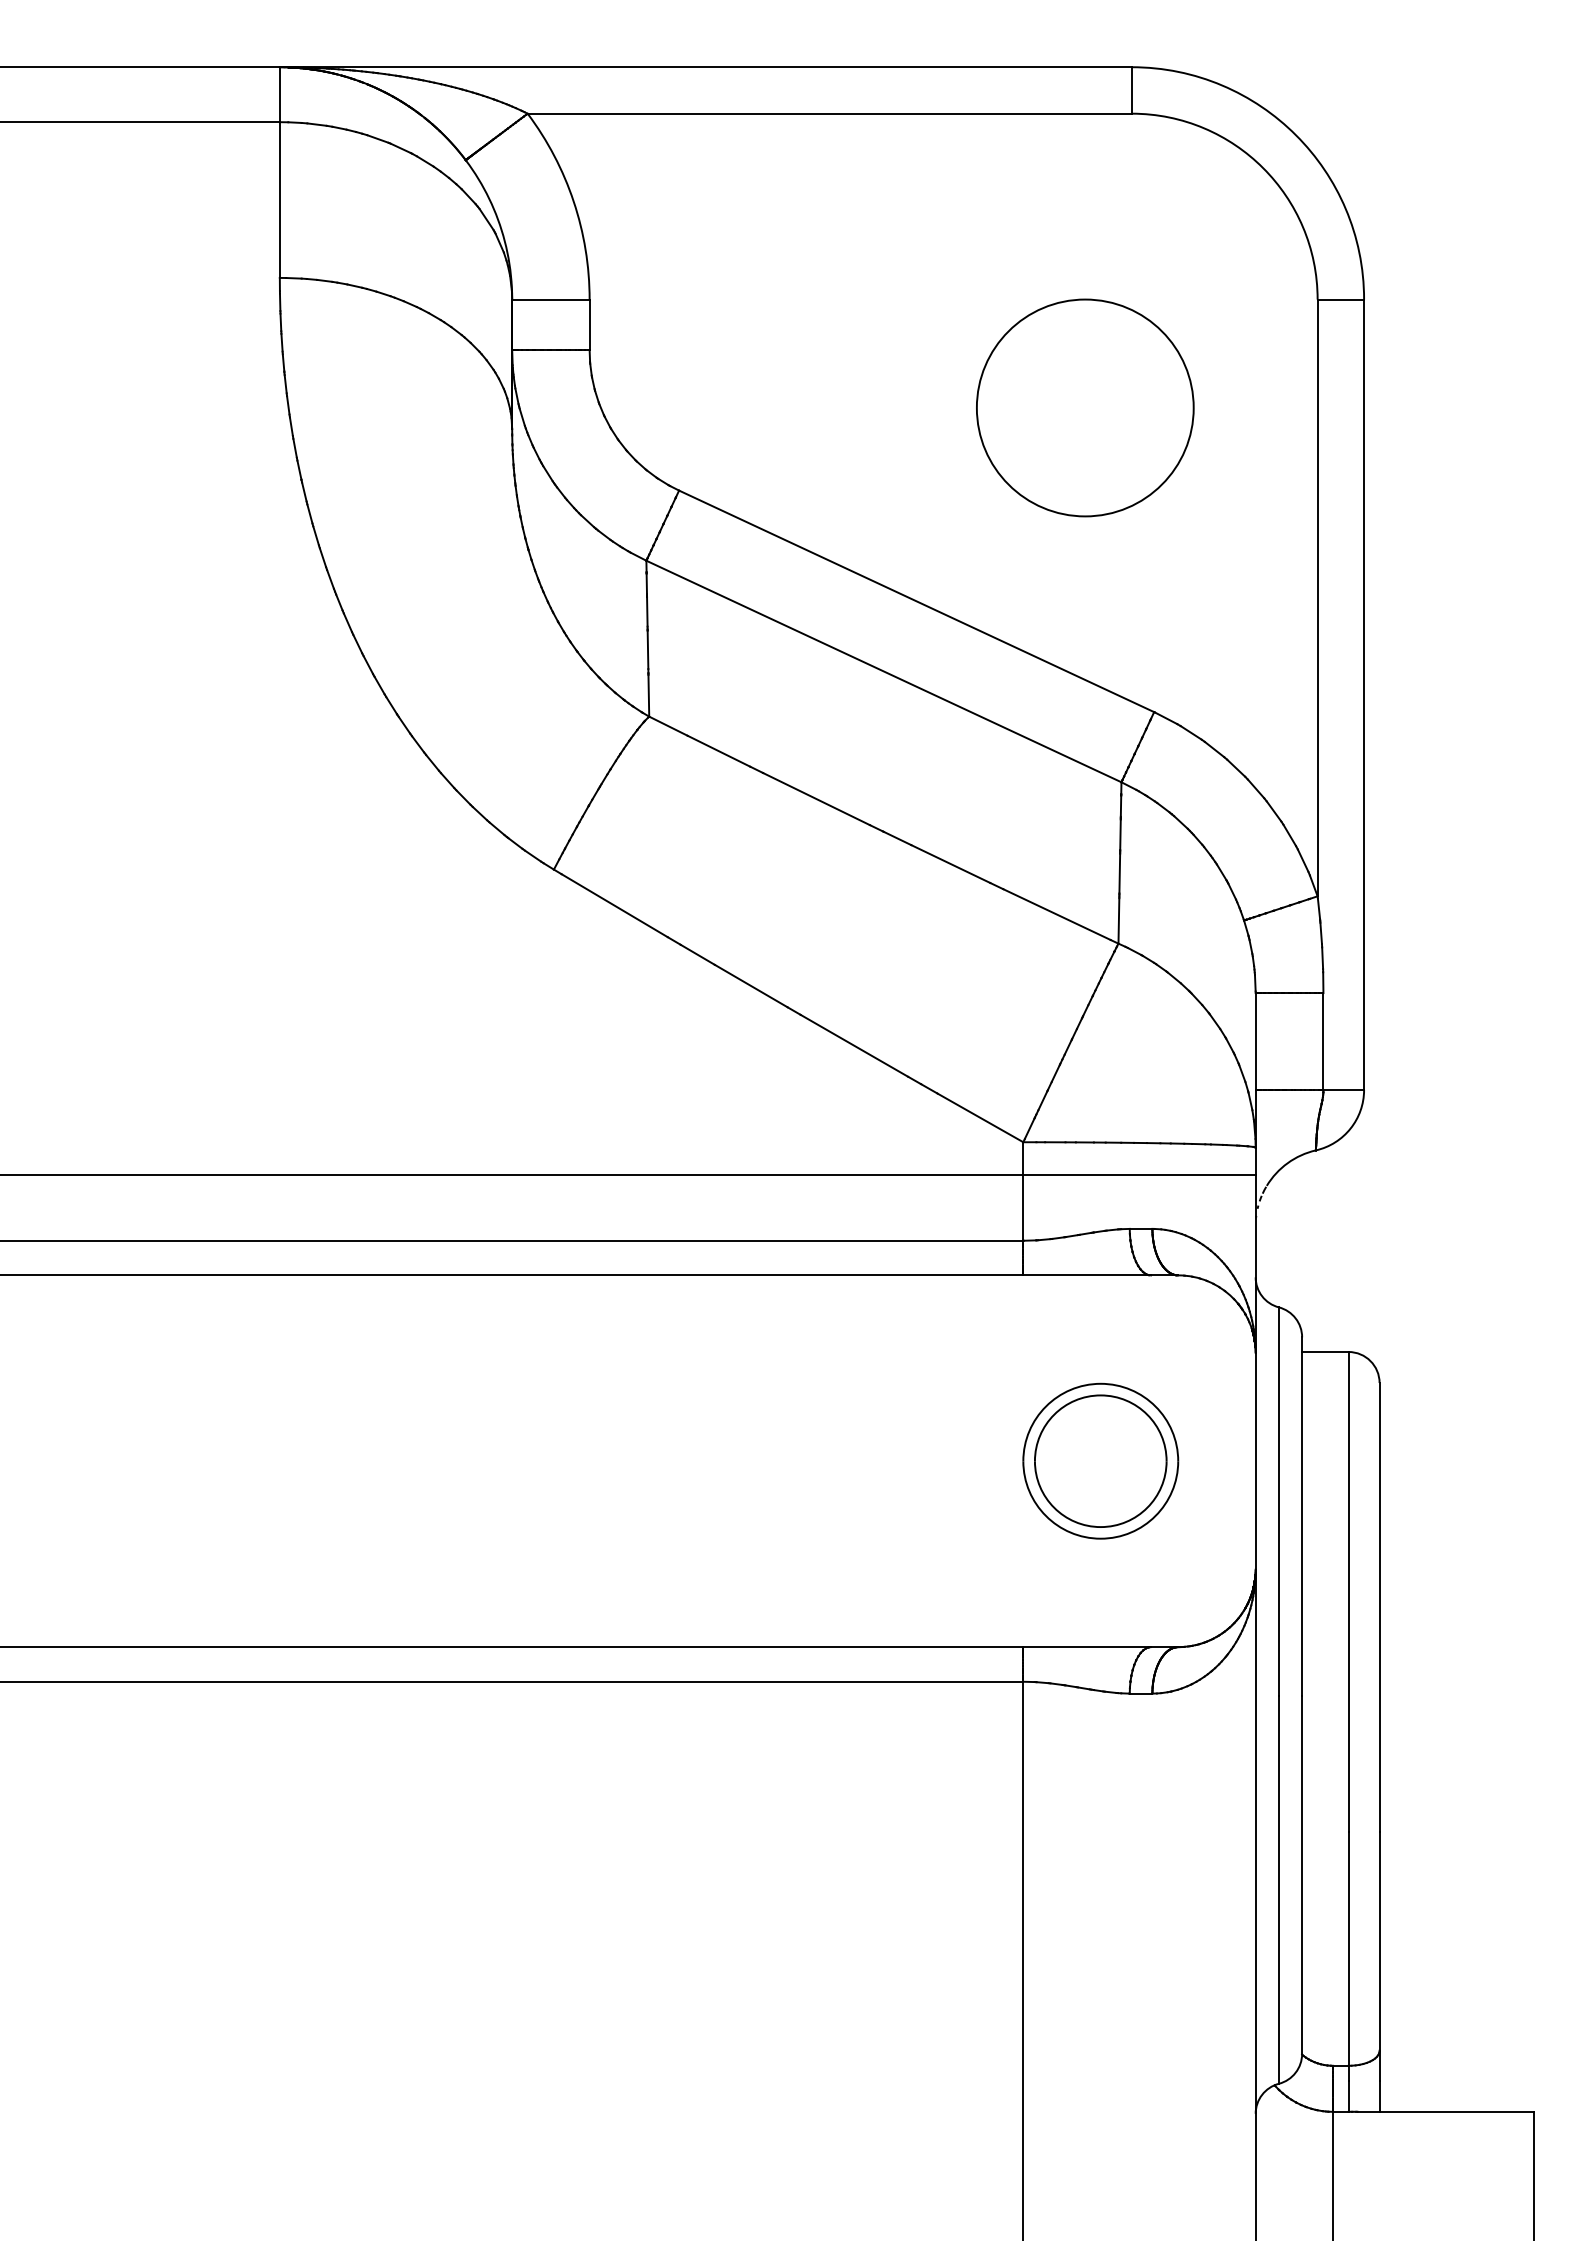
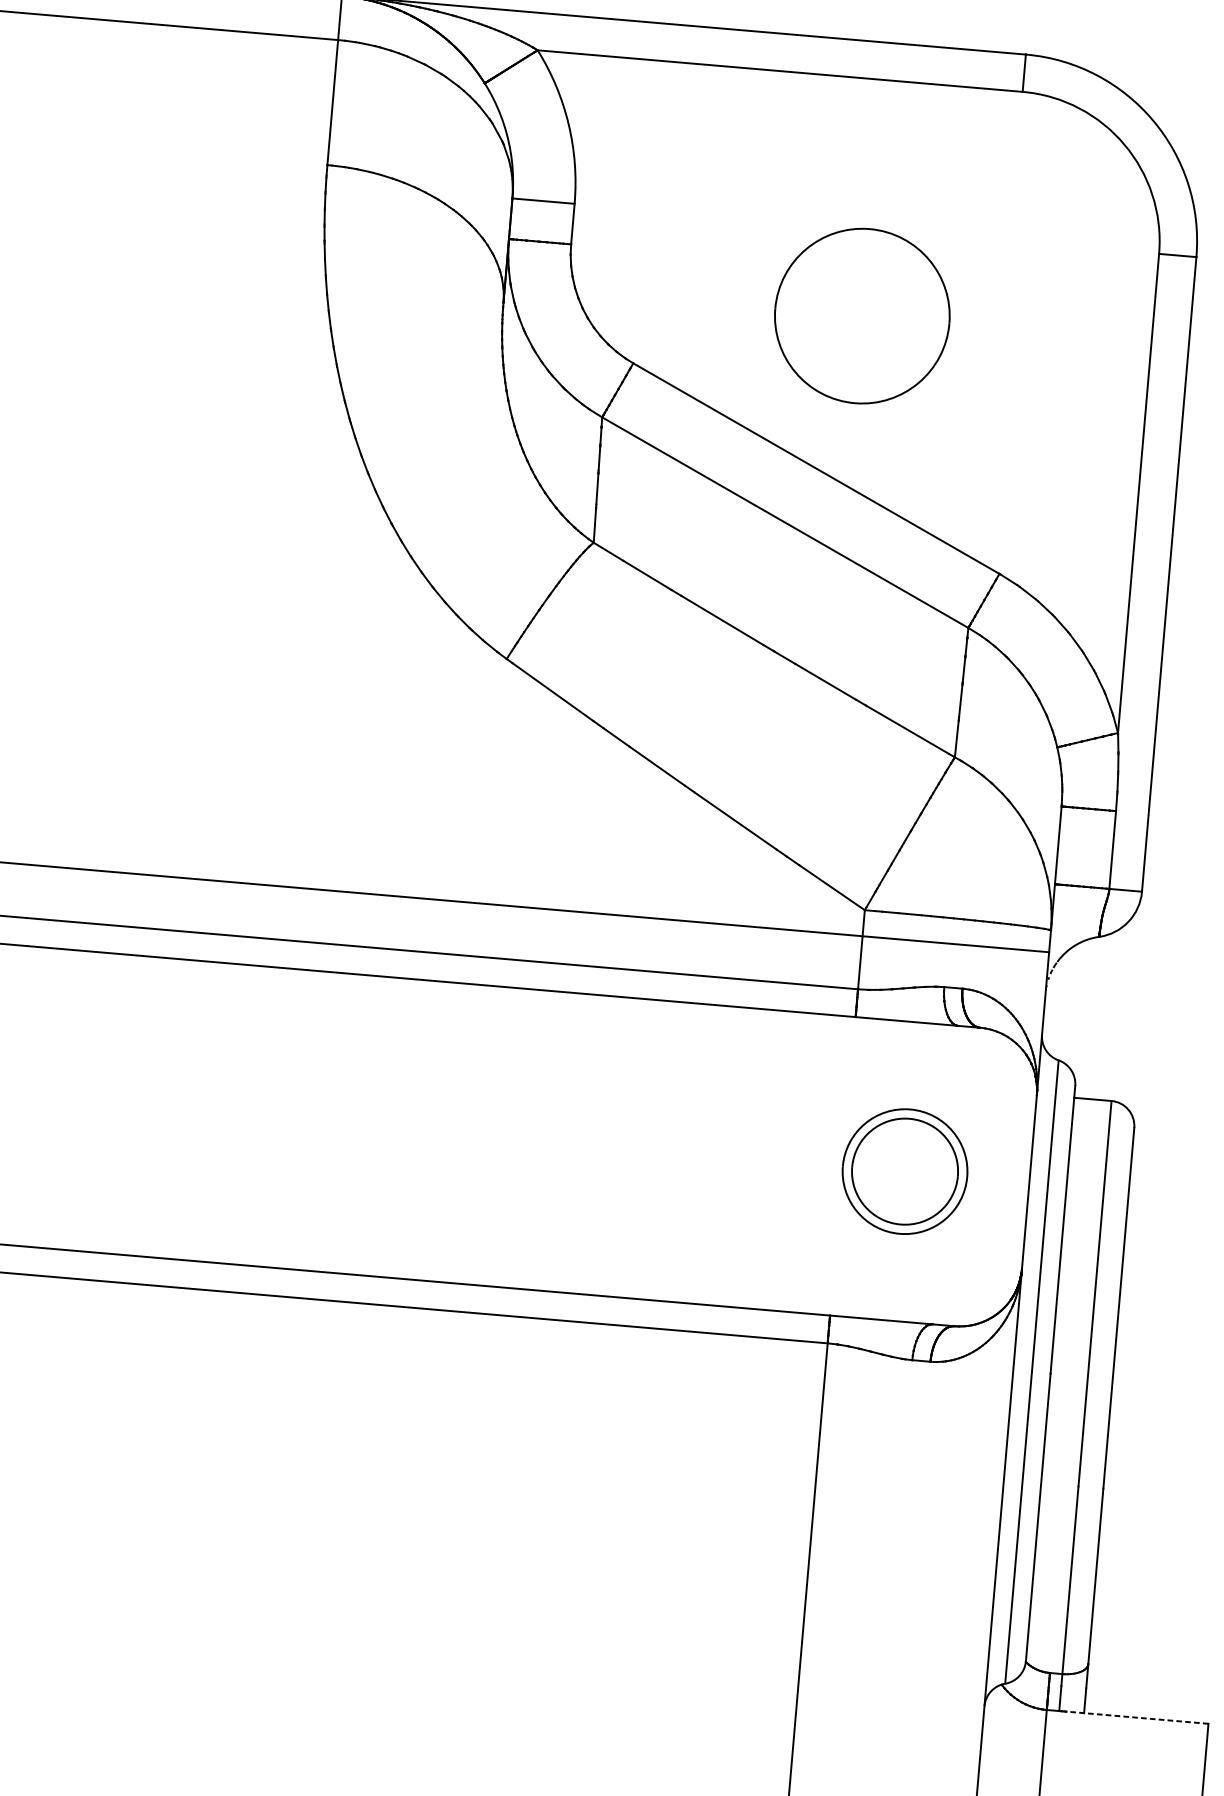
part: (1085, 407) -> (862, 315), moved
line: (1445, 2111) -> (1137, 1717), solid -> dashed

